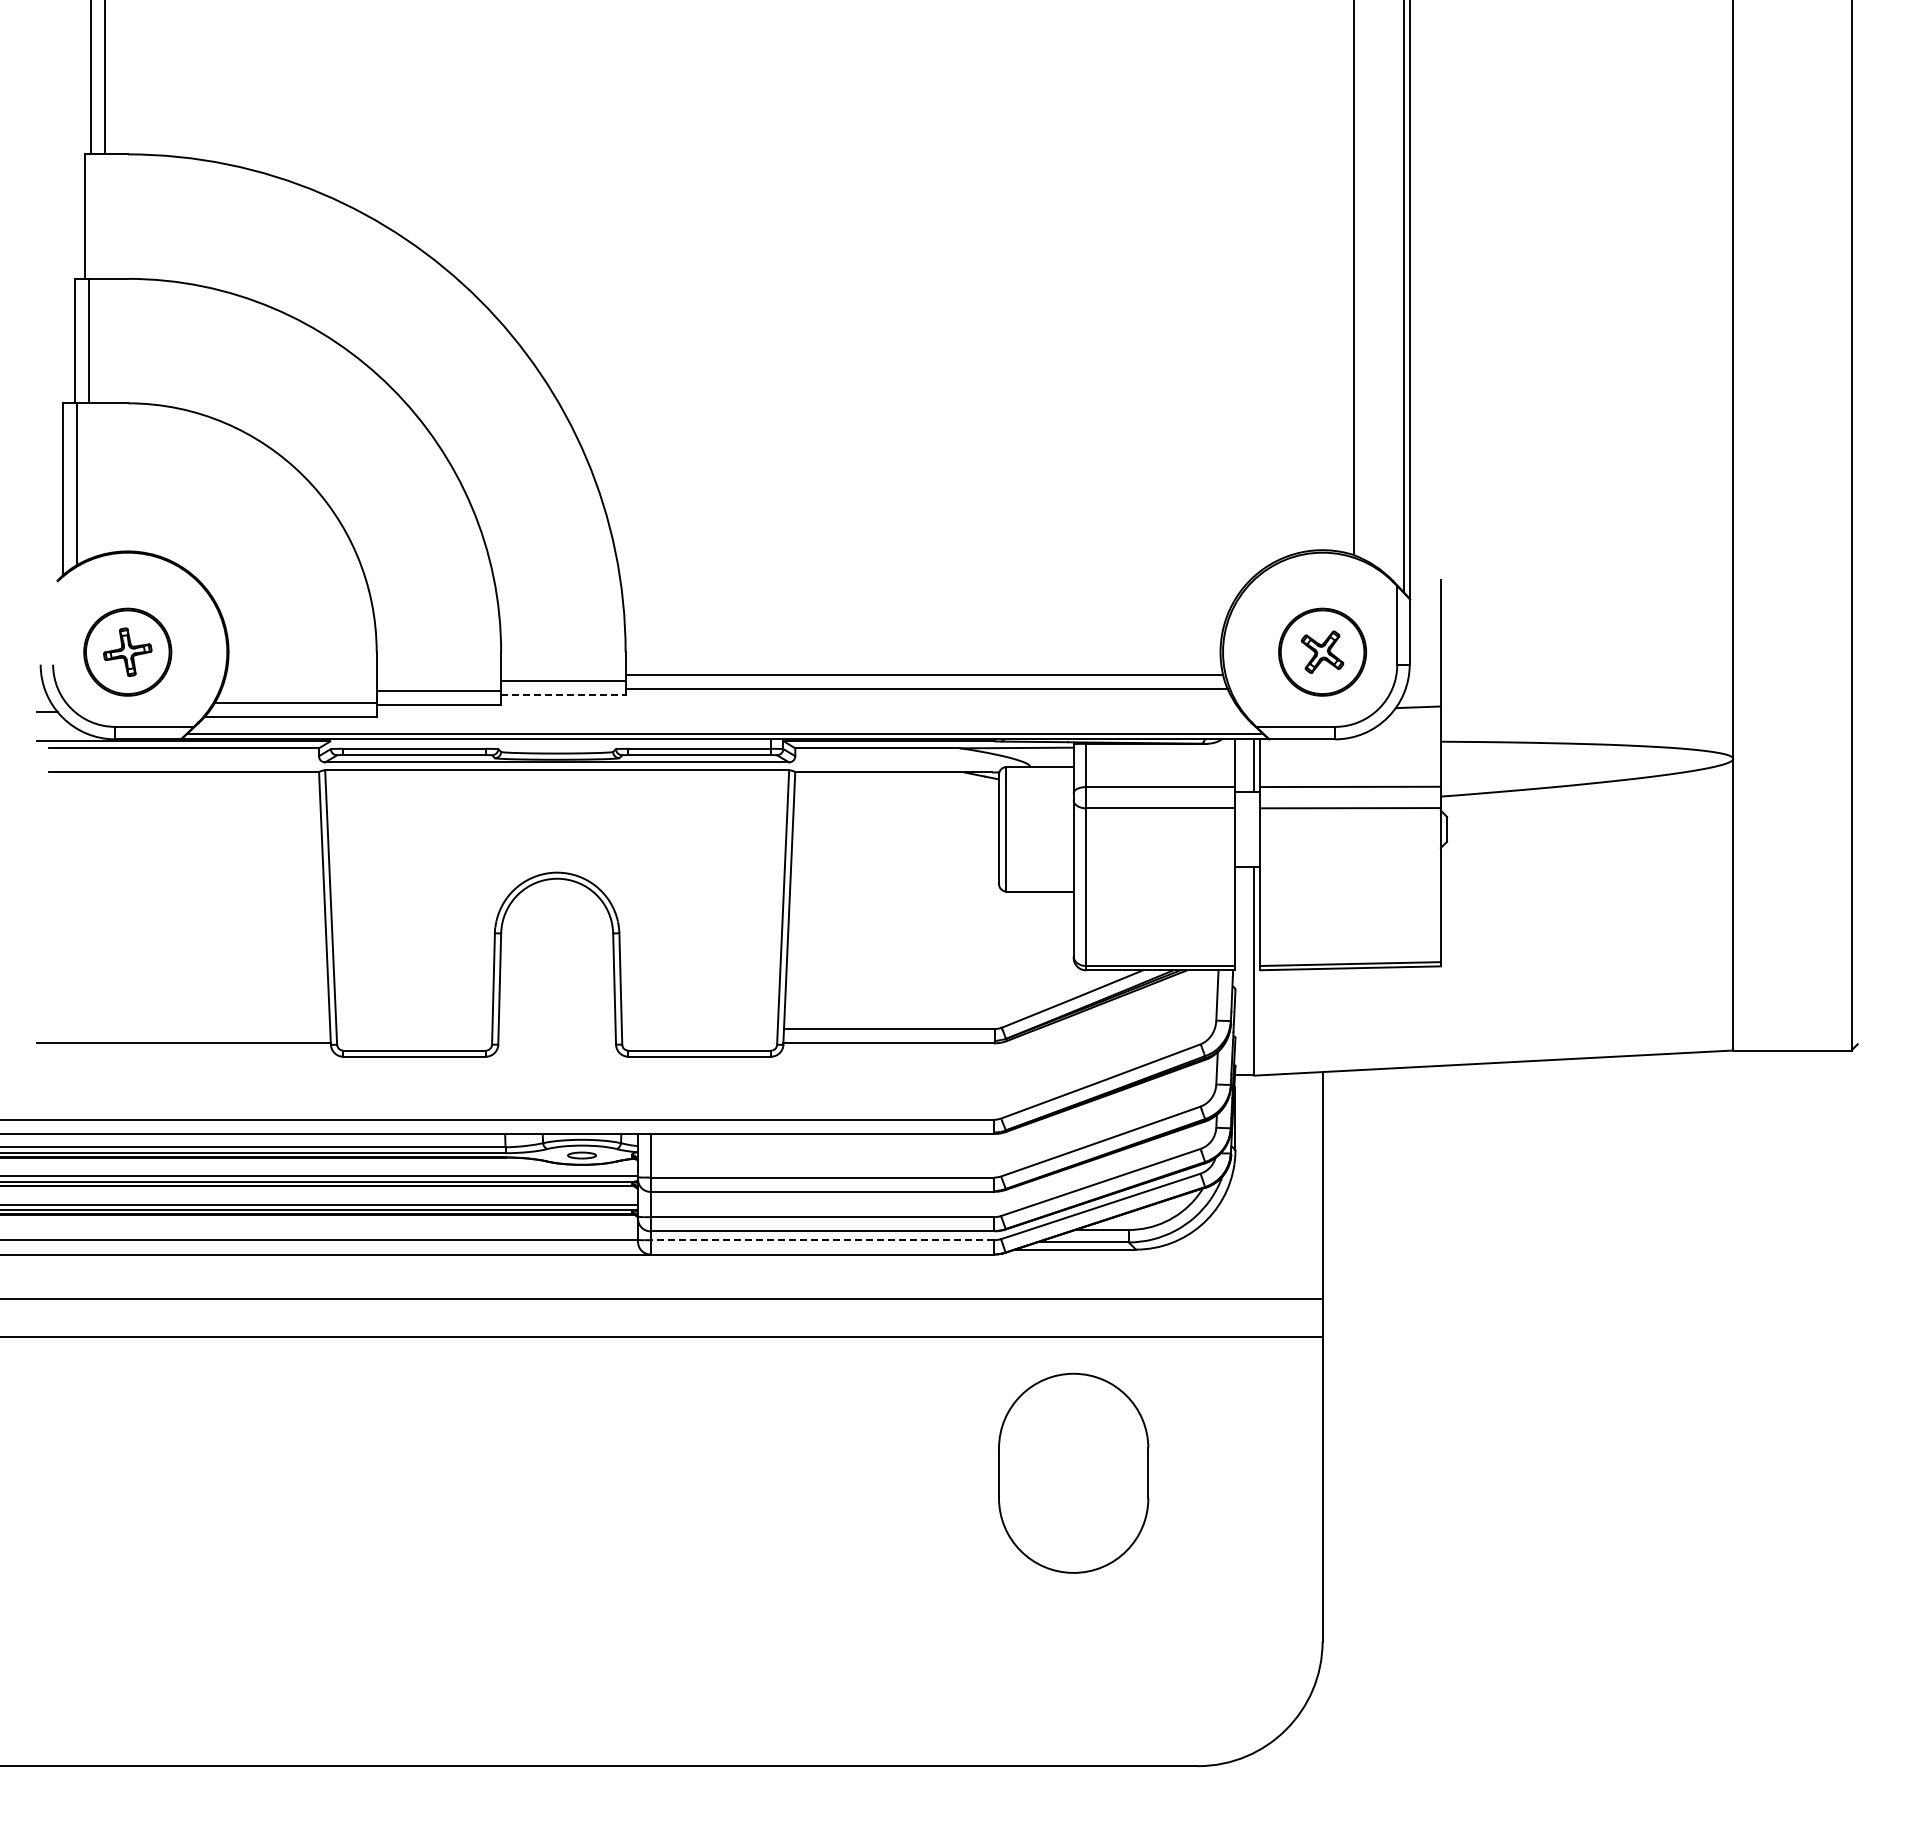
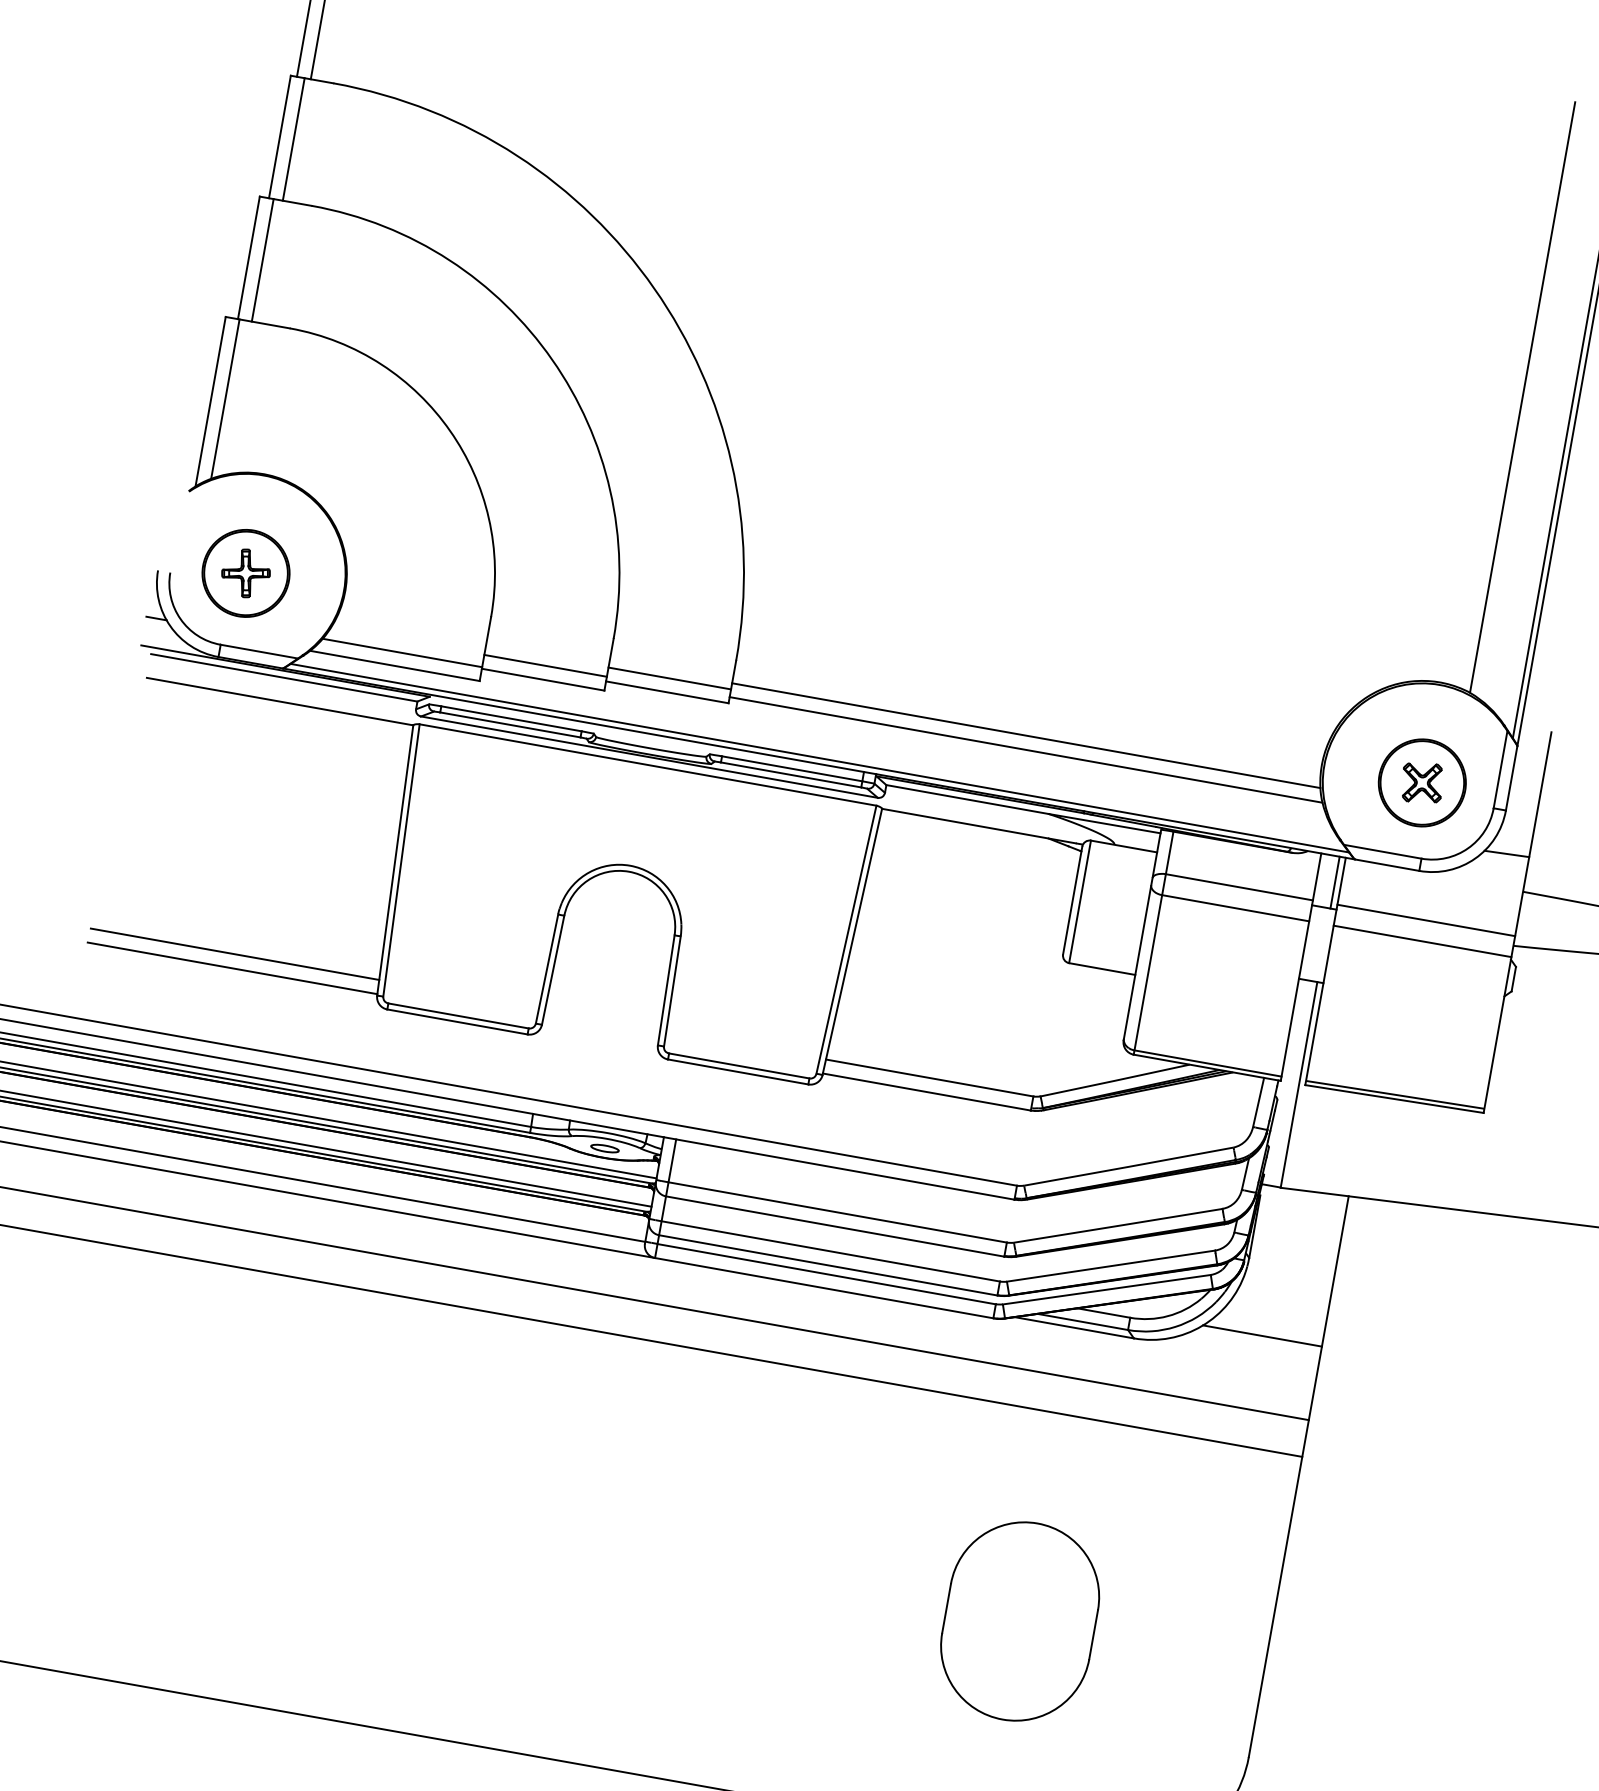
line: (98, 216) -> (293, 139), added
line: (563, 695) -> (667, 692), dashed -> solid
line: (183, 1029) -> (234, 954), added
line: (1261, 1224) -> (1261, 1335), added
line: (822, 1240) -> (826, 1274), dashed -> solid
part: (1073, 1472) -> (1020, 1620), moved

